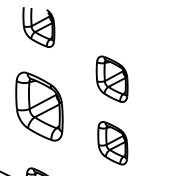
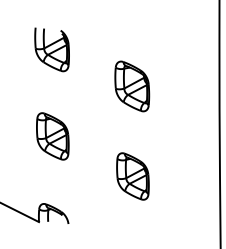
part: (112, 79) -> (132, 86), moved
part: (39, 106) -> (52, 136), size x0.62

